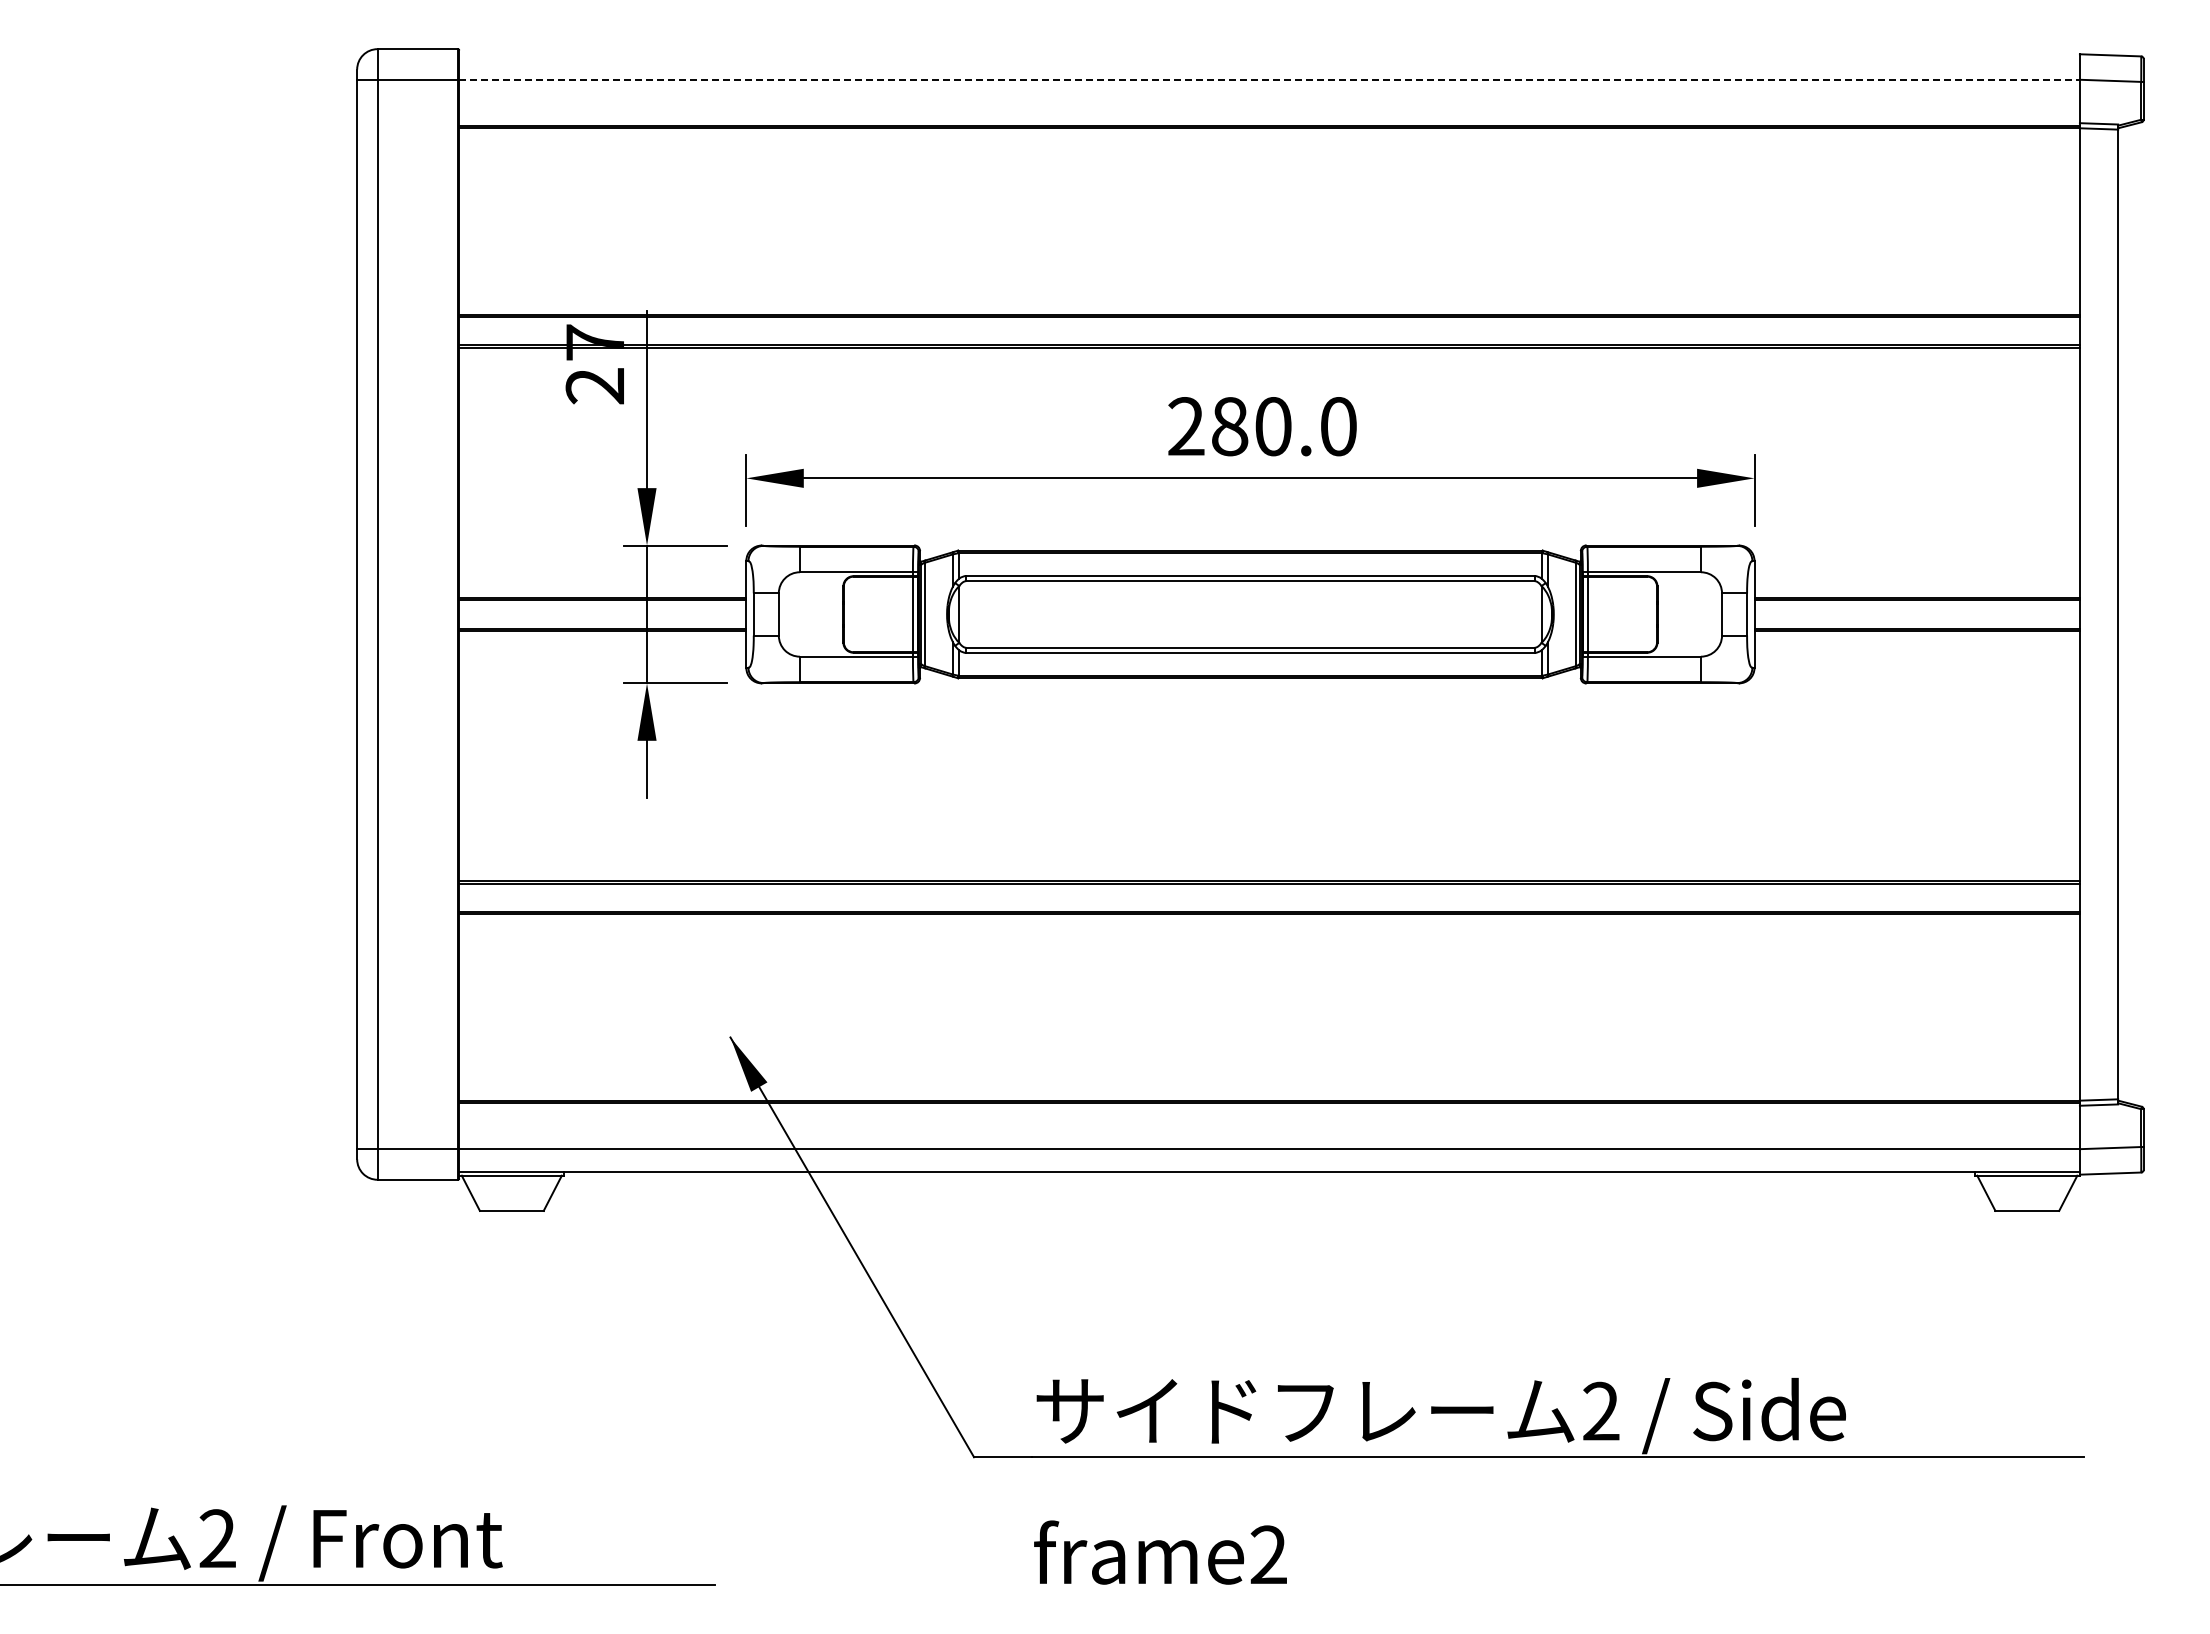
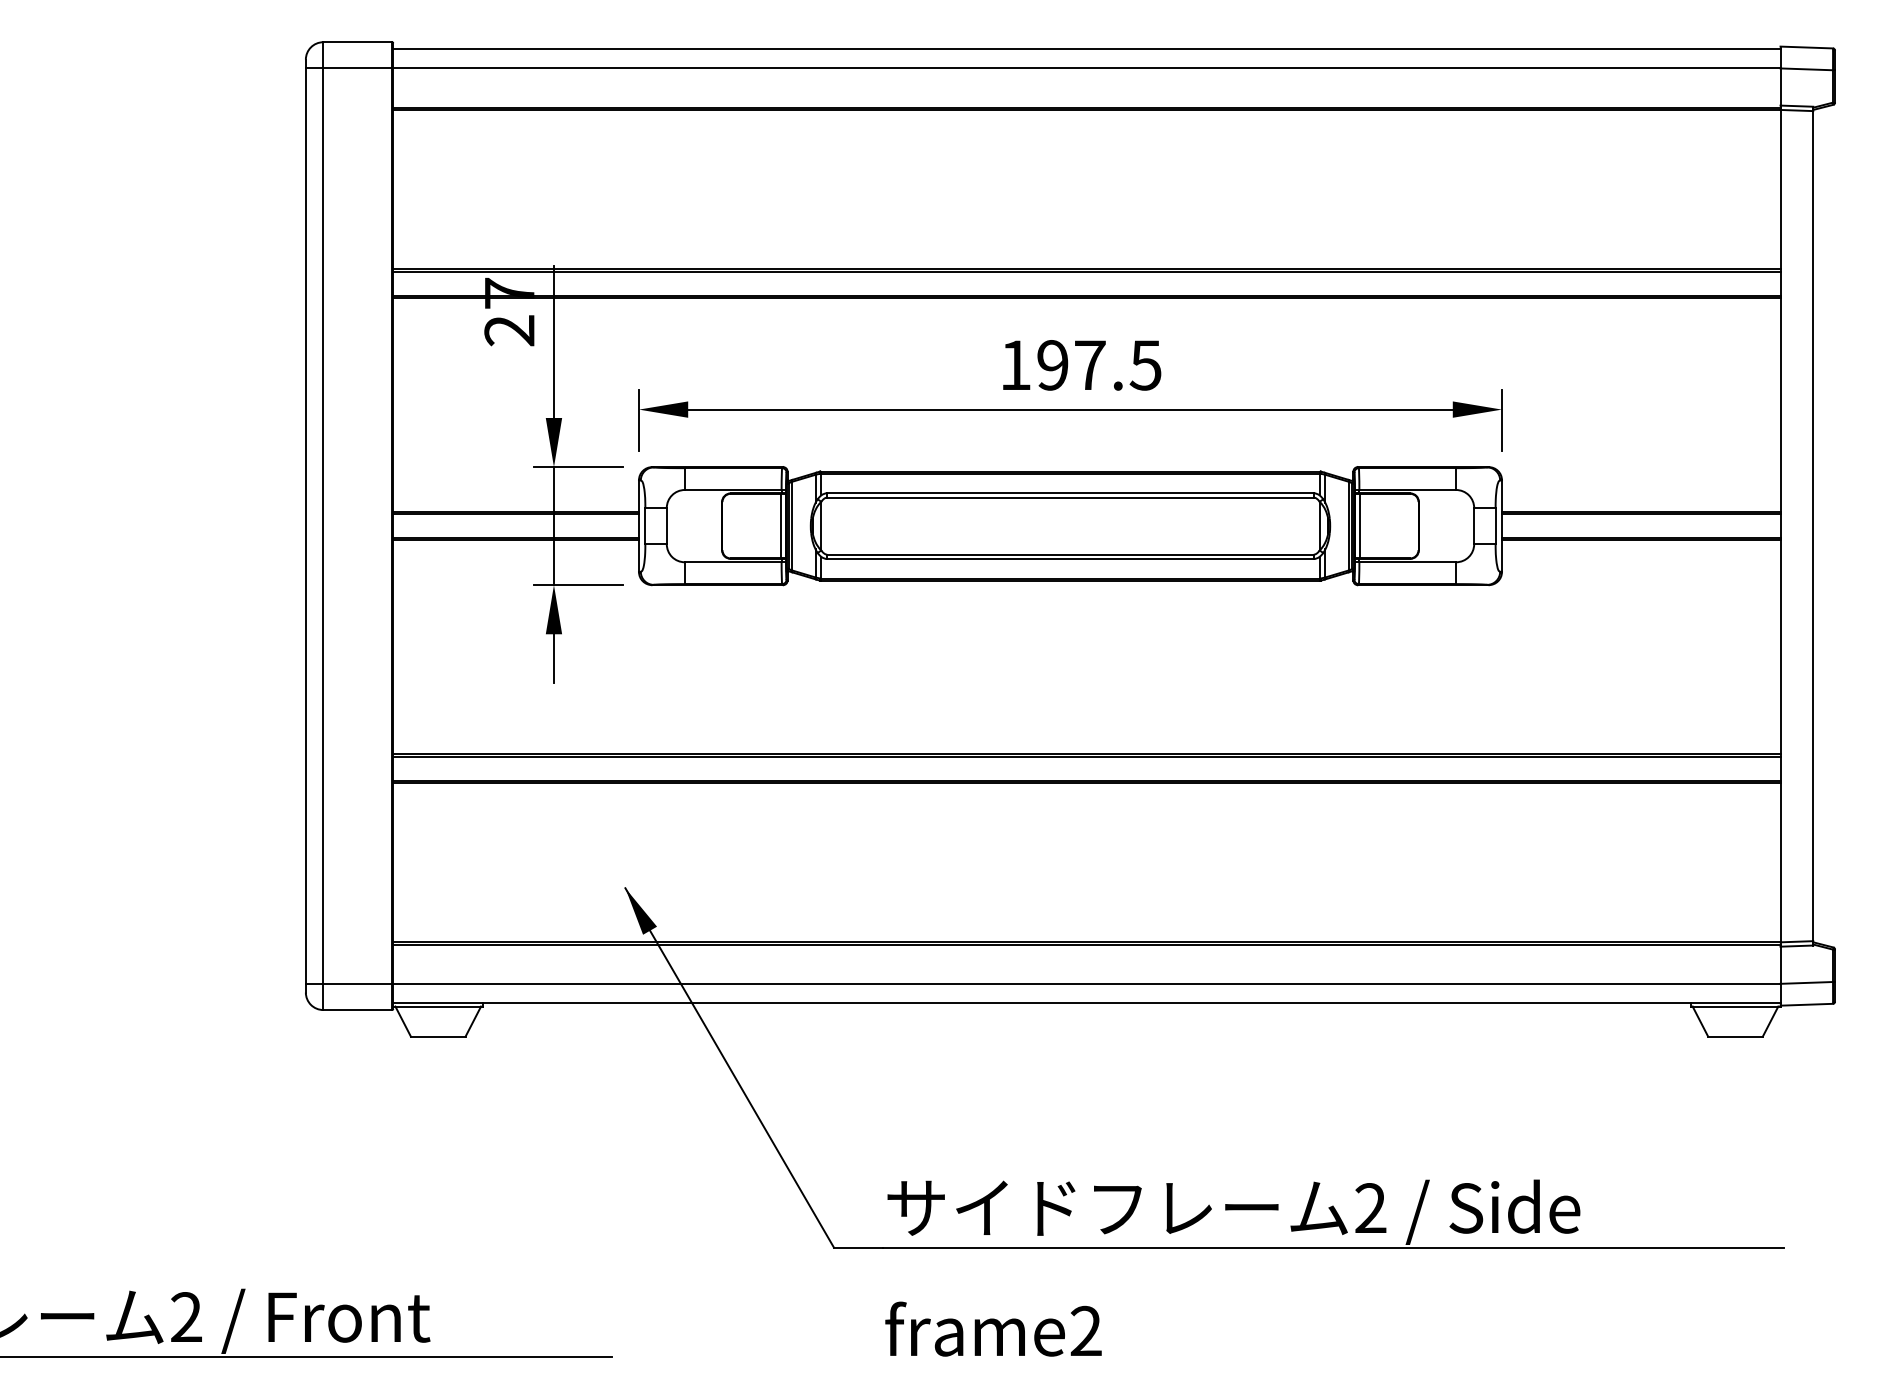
line: (1269, 56) -> (1086, 48), added
line: (1270, 79) -> (1087, 68), dashed -> solid
text: (1262, 426) -> (1080, 365), 280.0 -> 197.5

